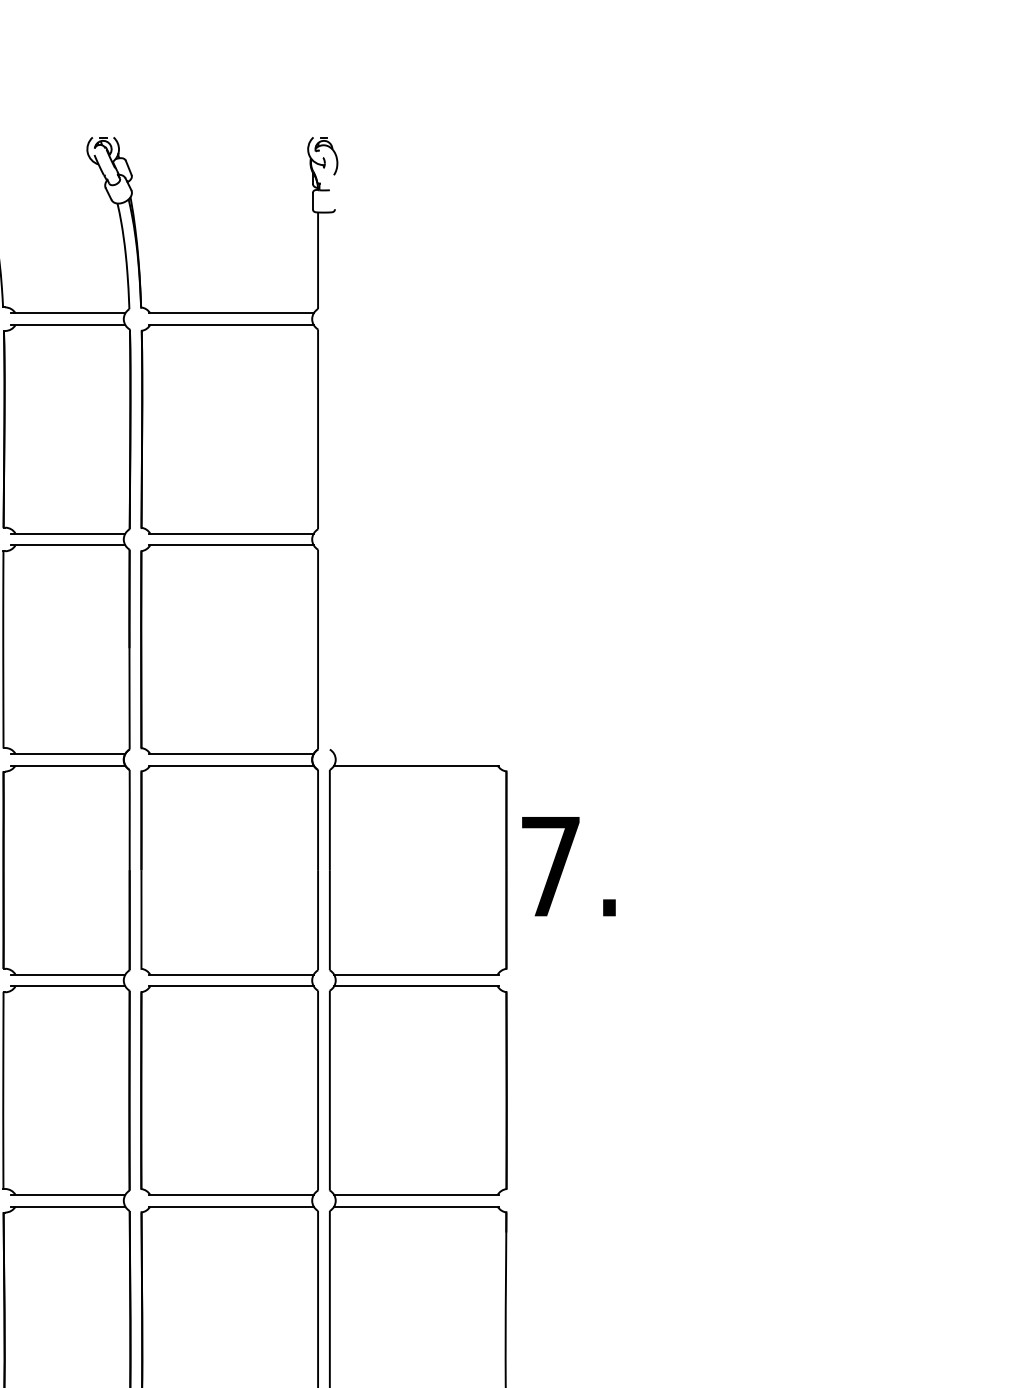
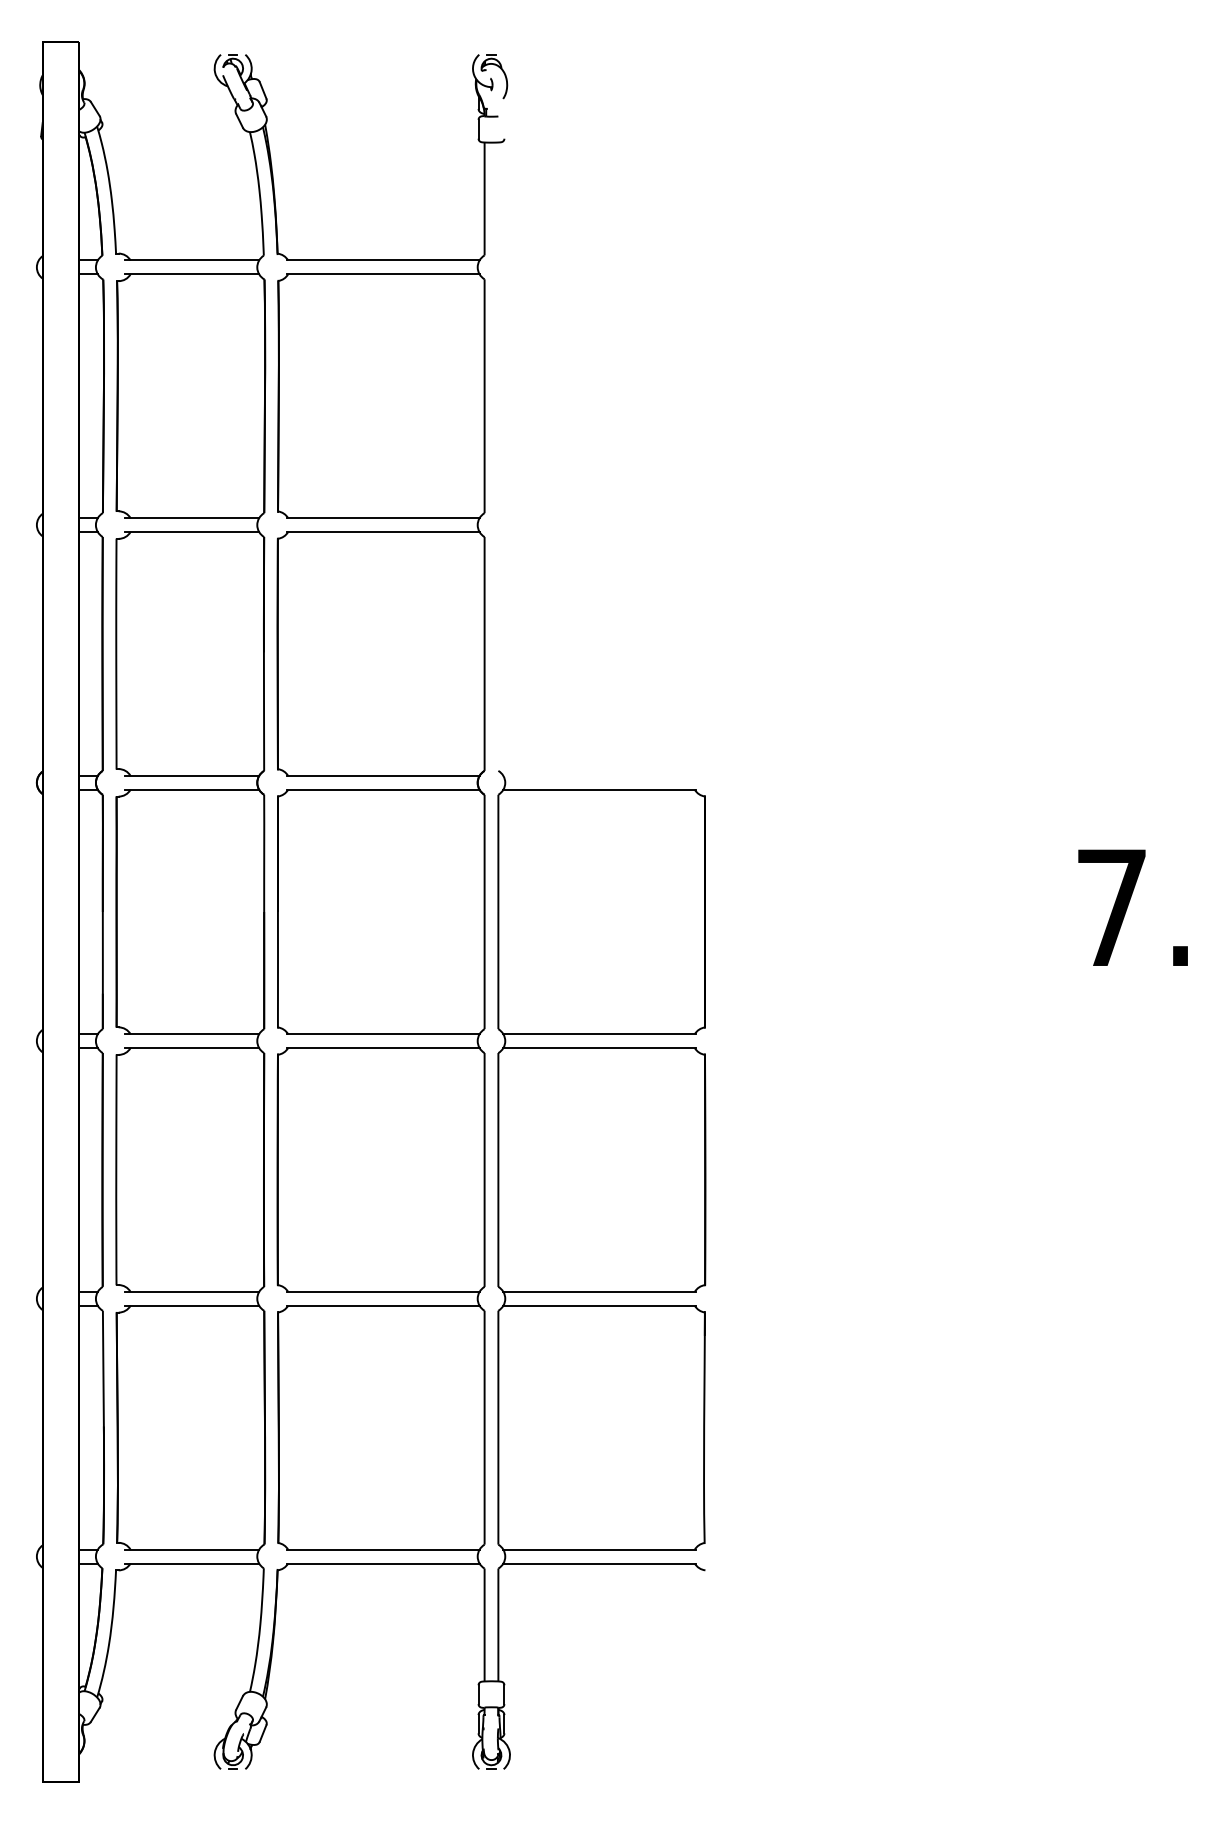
text: (568, 866) -> (1132, 907), moved

